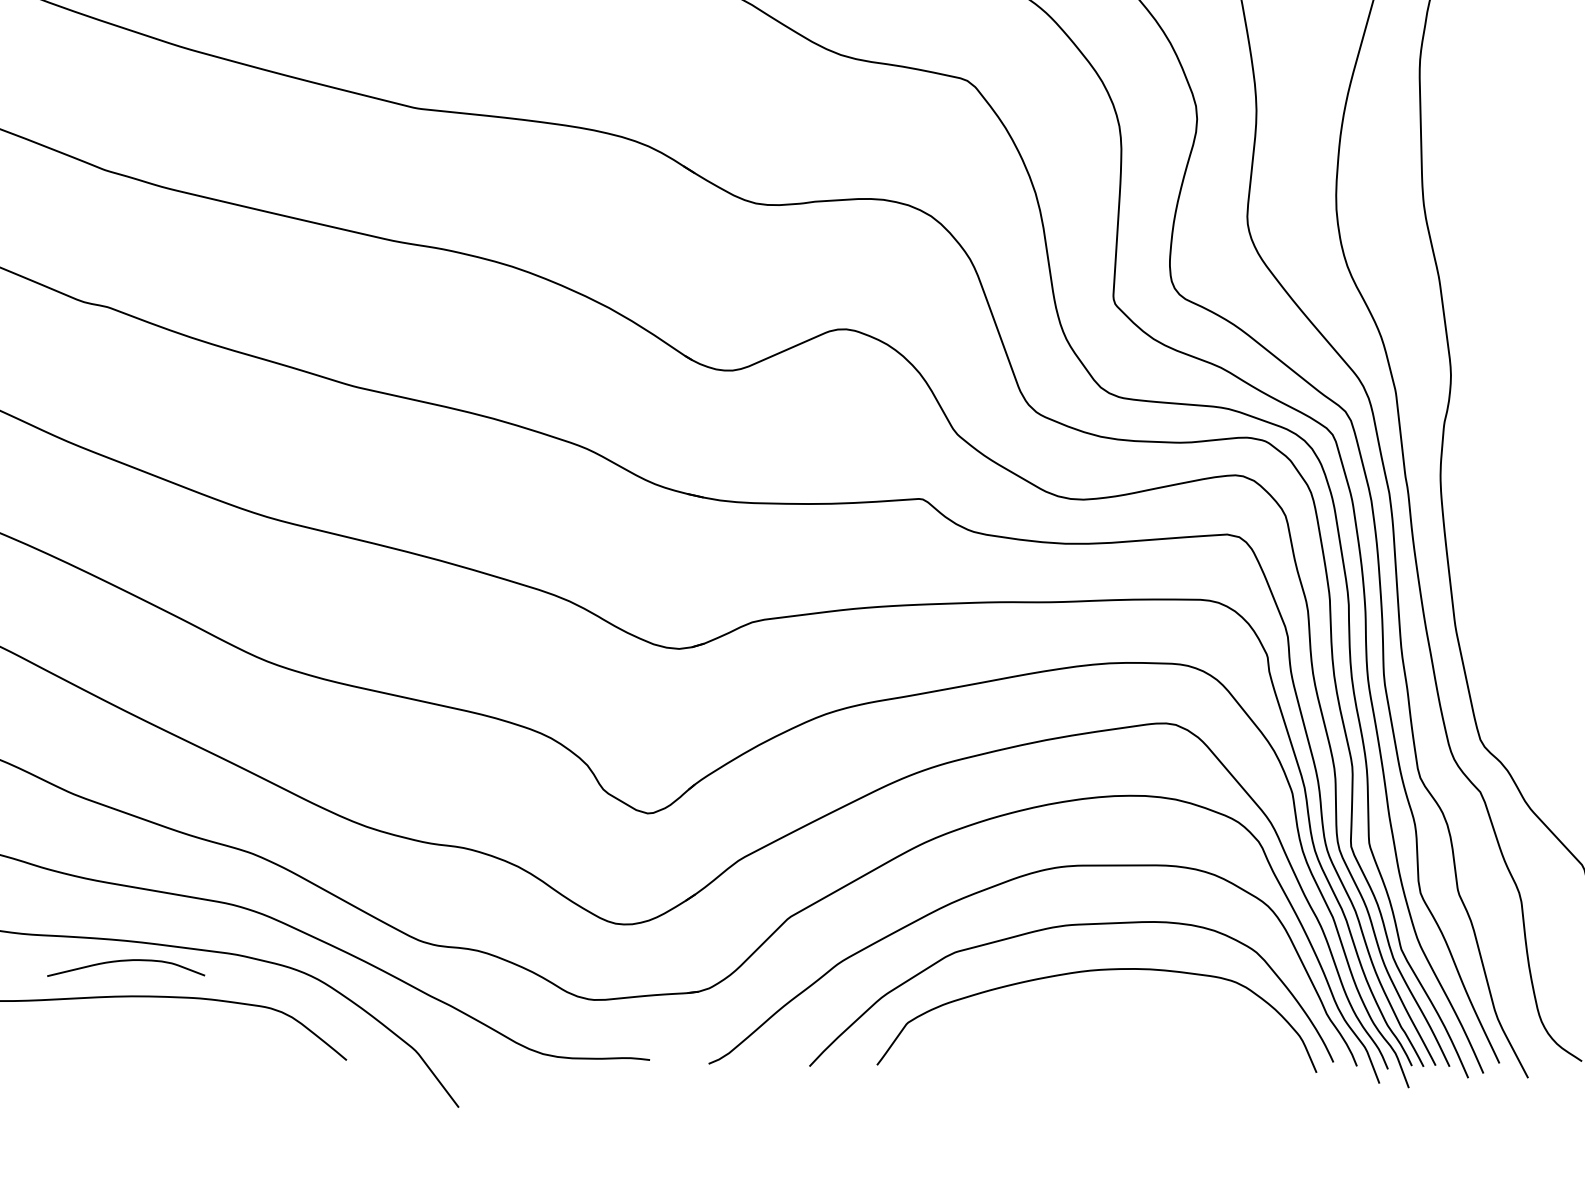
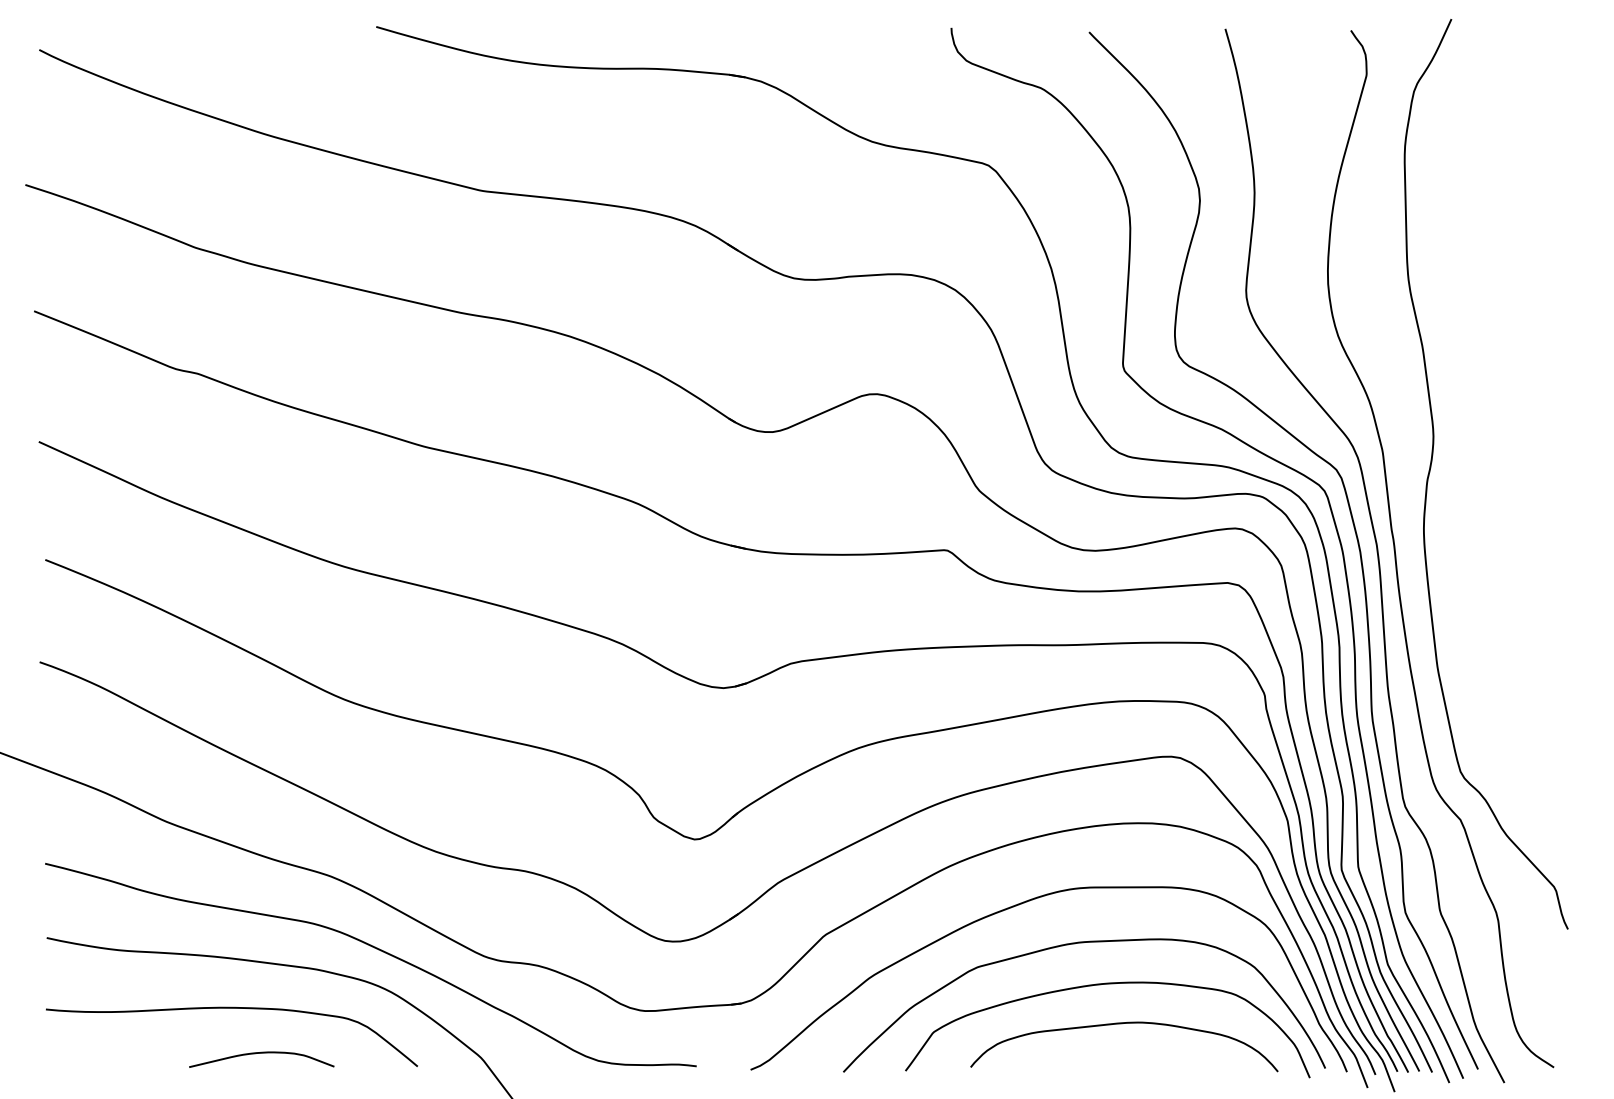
curve: (125, 961) -> (261, 1053), moved
curve: (1112, 1014) -> (1122, 1024), added

